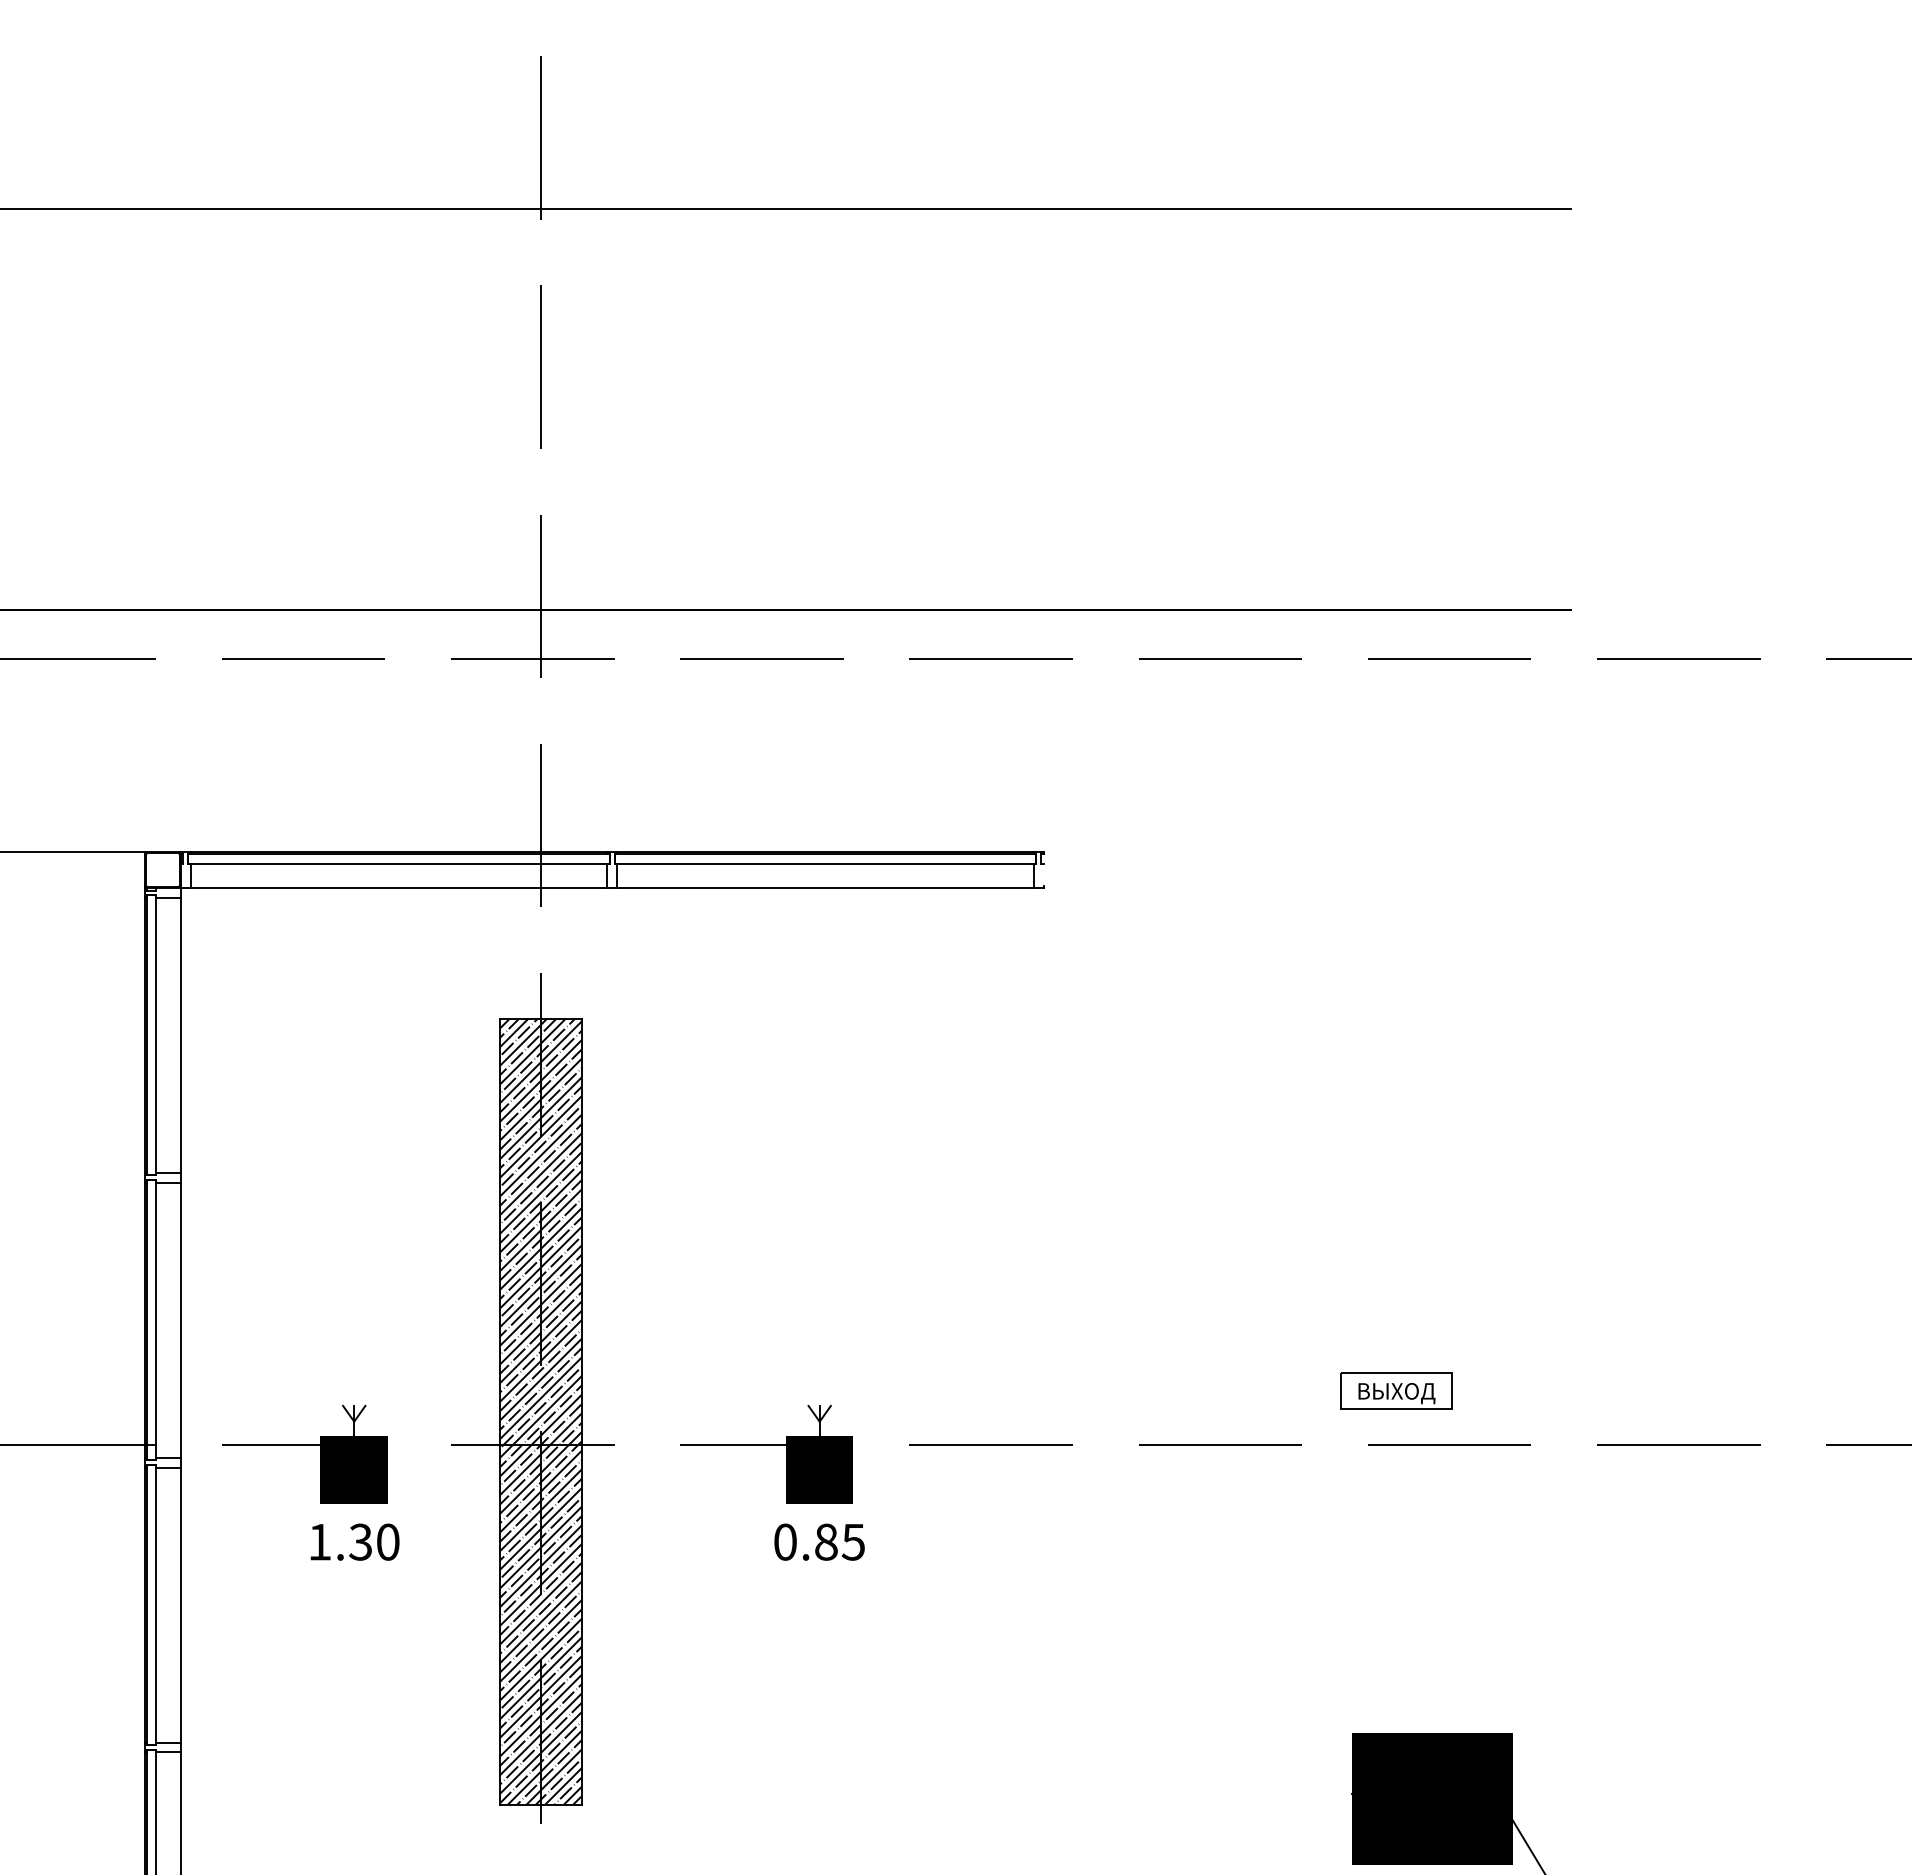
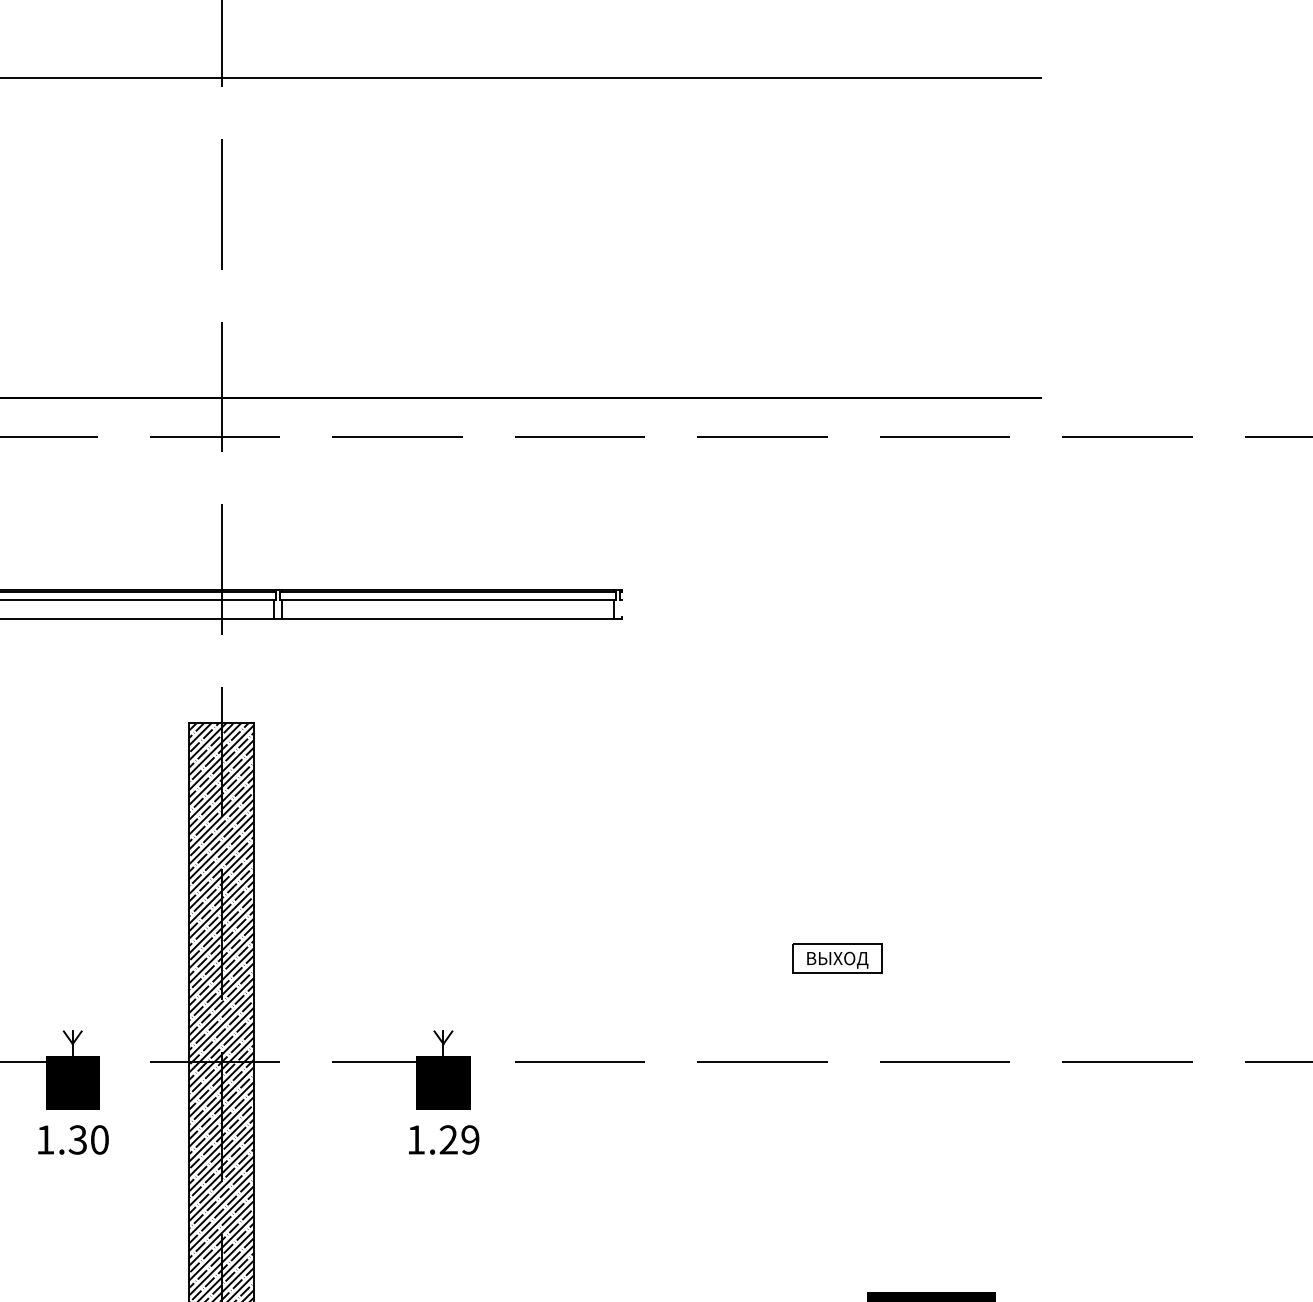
part: (1396, 1390) -> (837, 957), moved
text: (819, 1541) -> (443, 1139), 0.85 -> 1.29

